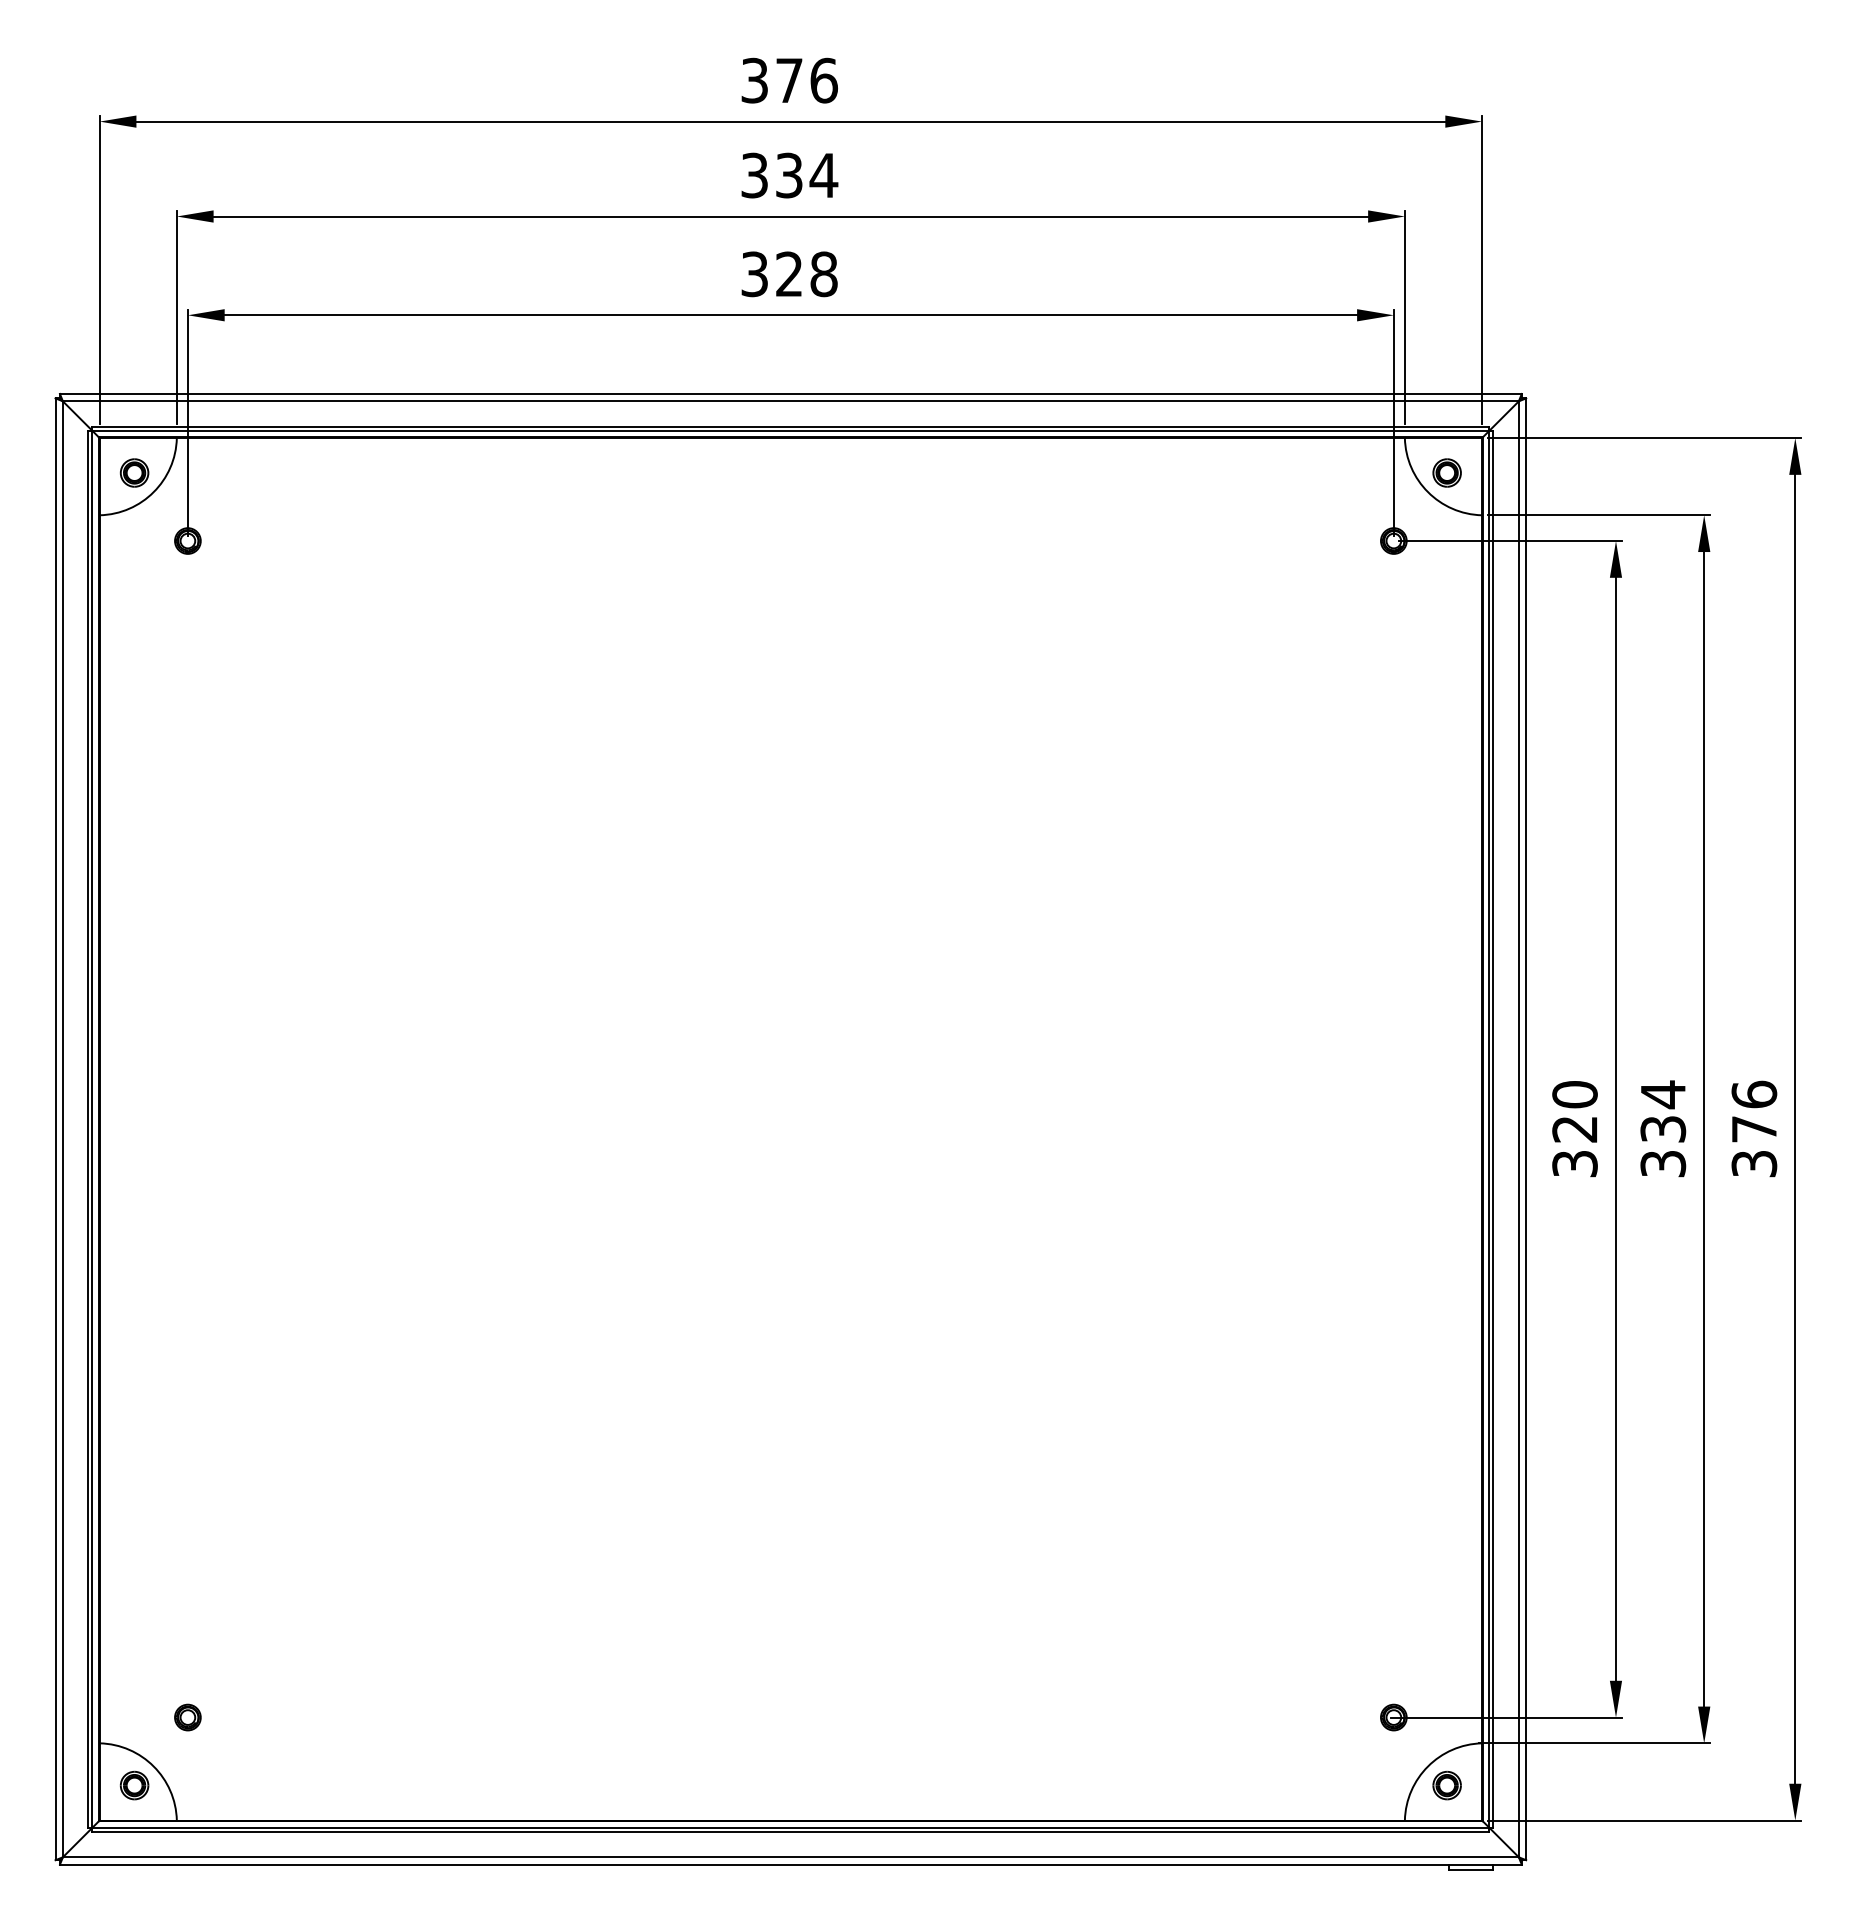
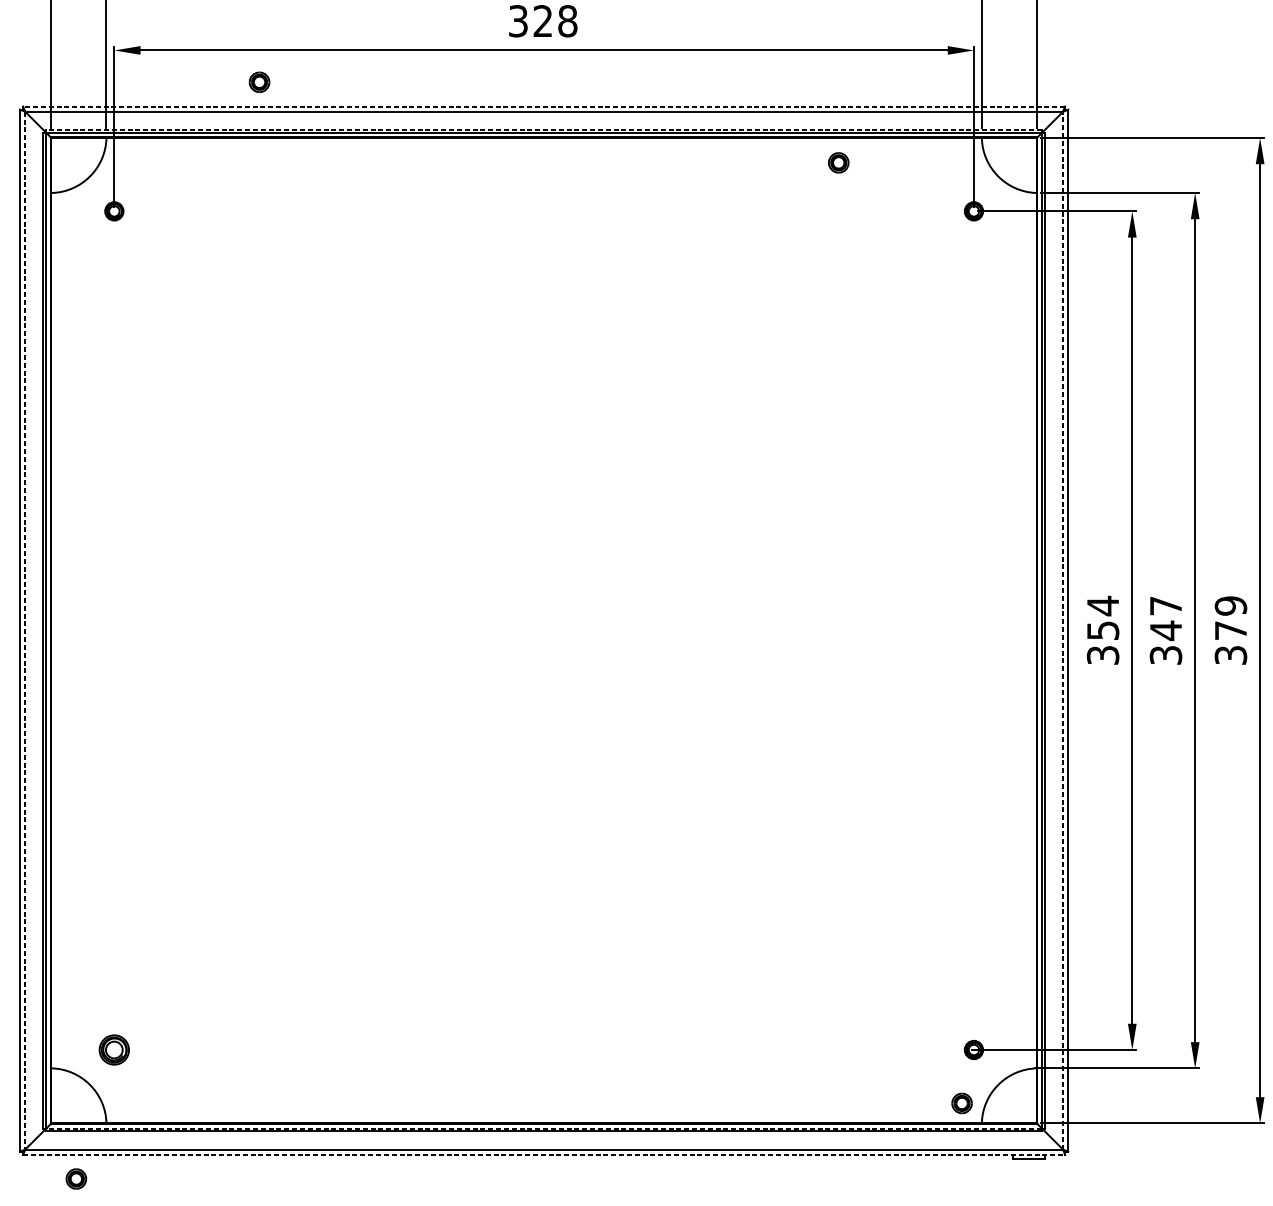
line: (790, 393) -> (543, 106), solid -> dashed
line: (790, 426) -> (543, 129), solid -> dashed
part: (134, 472) -> (259, 81), moved
part: (1446, 472) -> (838, 162), moved
text: (1754, 1094) -> (1231, 605), 376 -> 379
text: (1574, 1111) -> (1102, 617), 320 -> 354
text: (1663, 1111) -> (1166, 617), 334 -> 347
line: (62, 1129) -> (24, 630), solid -> dashed
line: (1518, 1129) -> (1062, 630), solid -> dashed
part: (187, 1717) -> (114, 1049), size x1.6
part: (134, 1785) -> (76, 1178), moved
part: (1446, 1785) -> (961, 1103), moved
line: (790, 1827) -> (543, 1128), solid -> dashed
line: (790, 1864) -> (543, 1154), solid -> dashed

